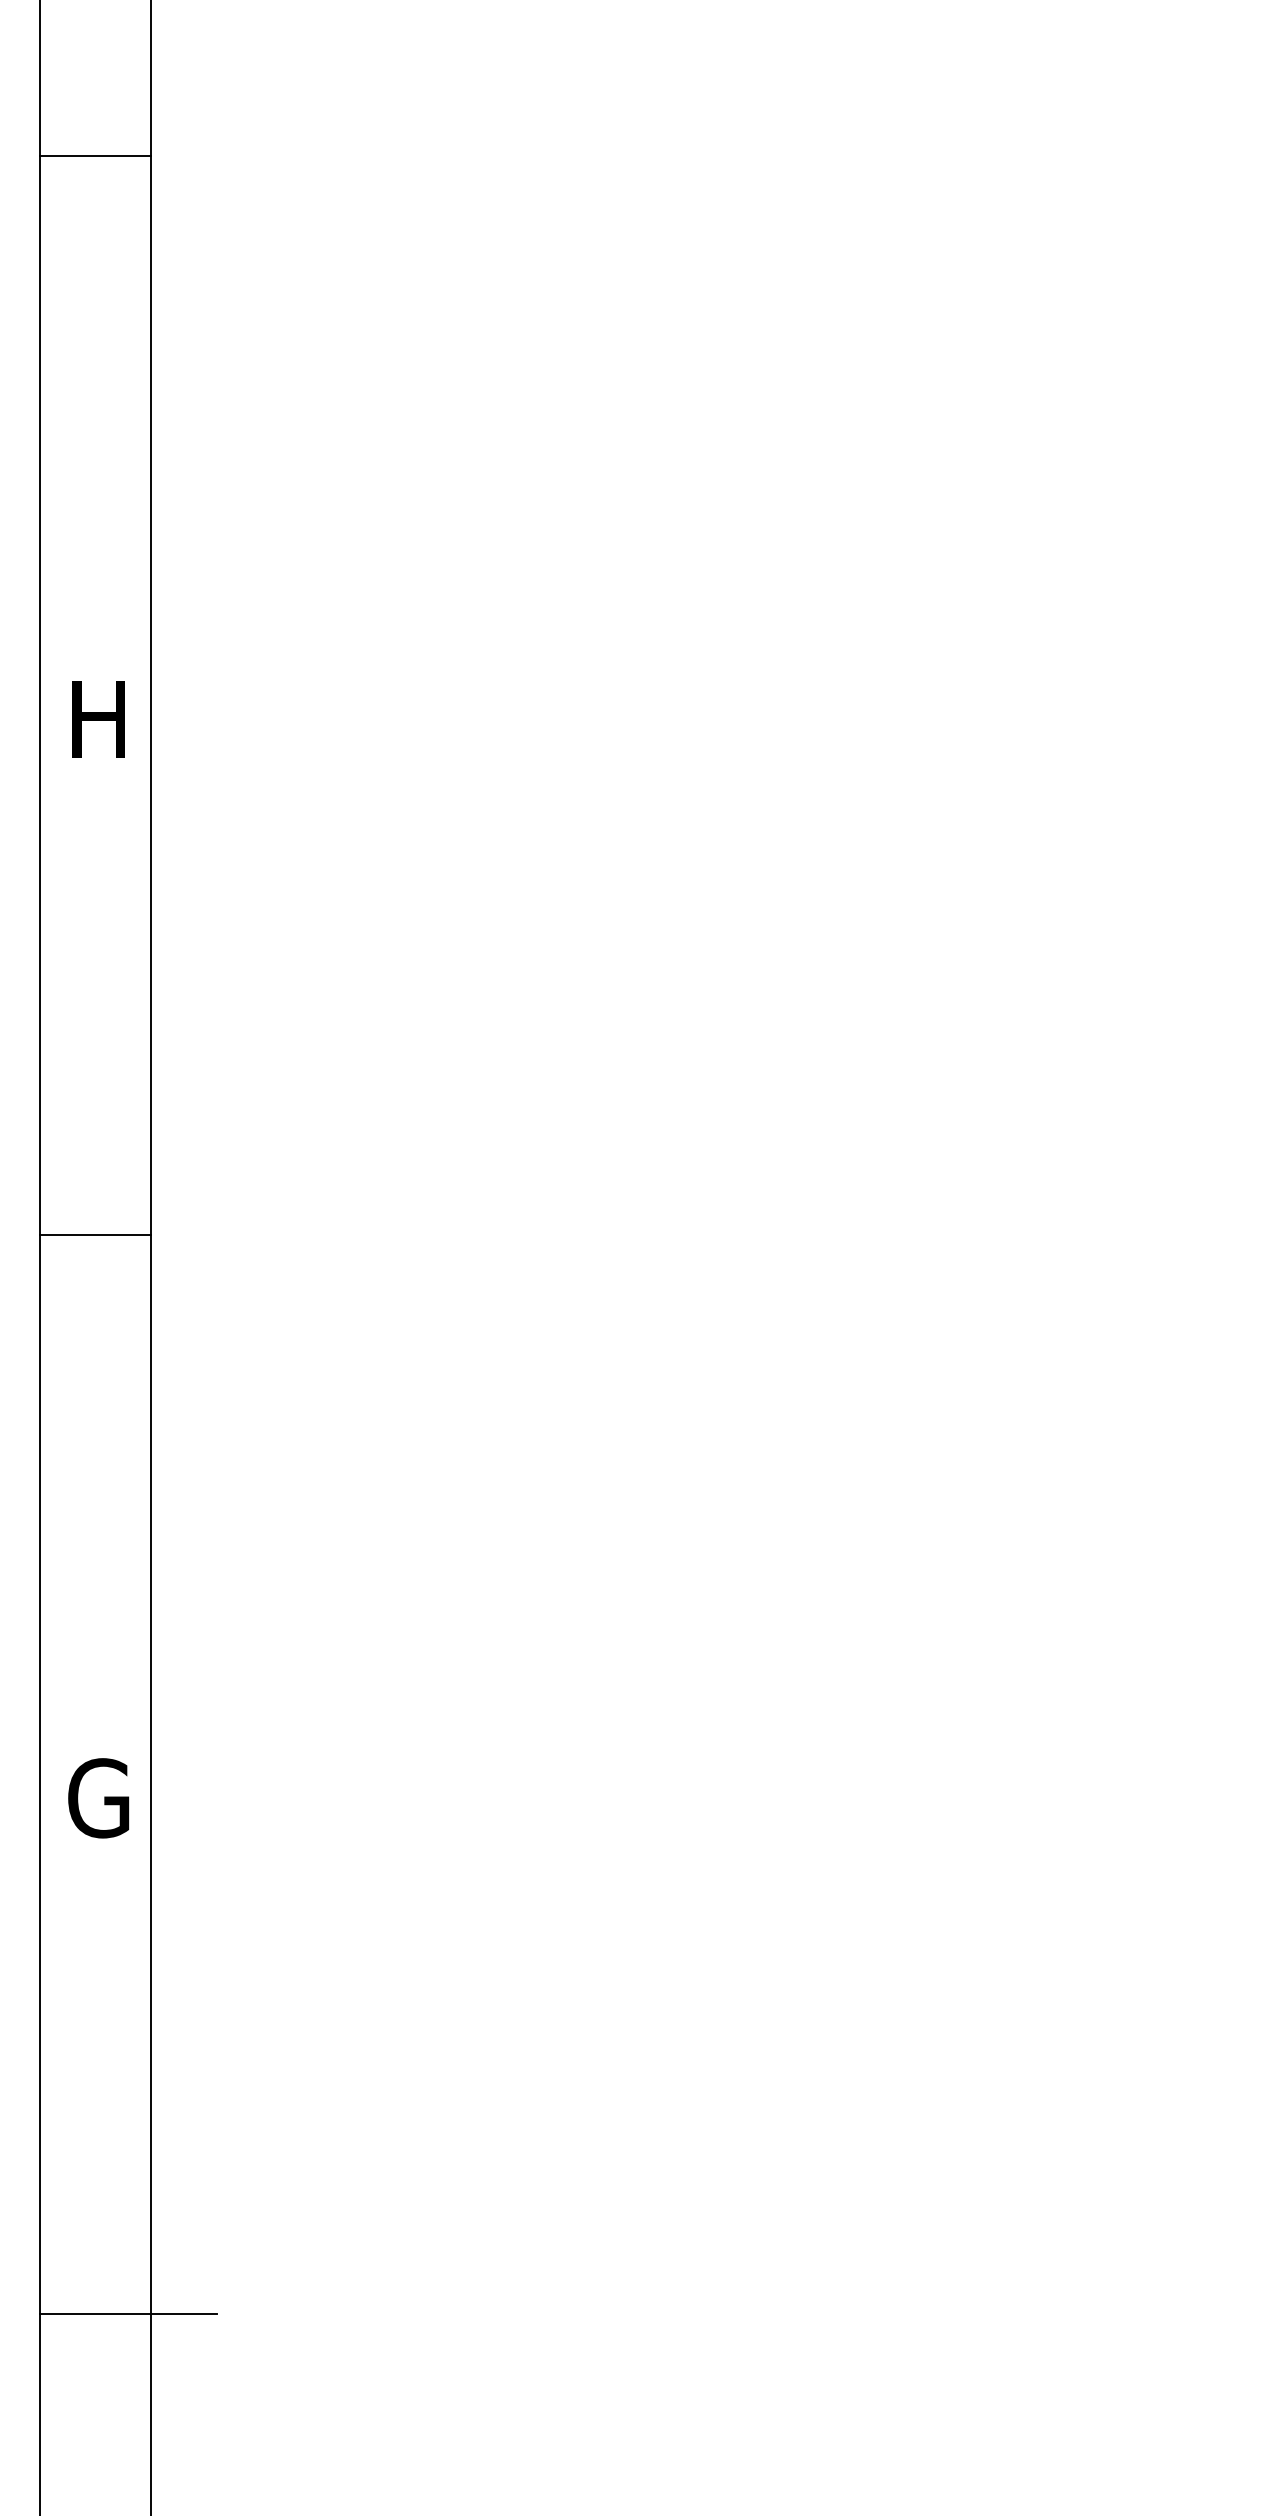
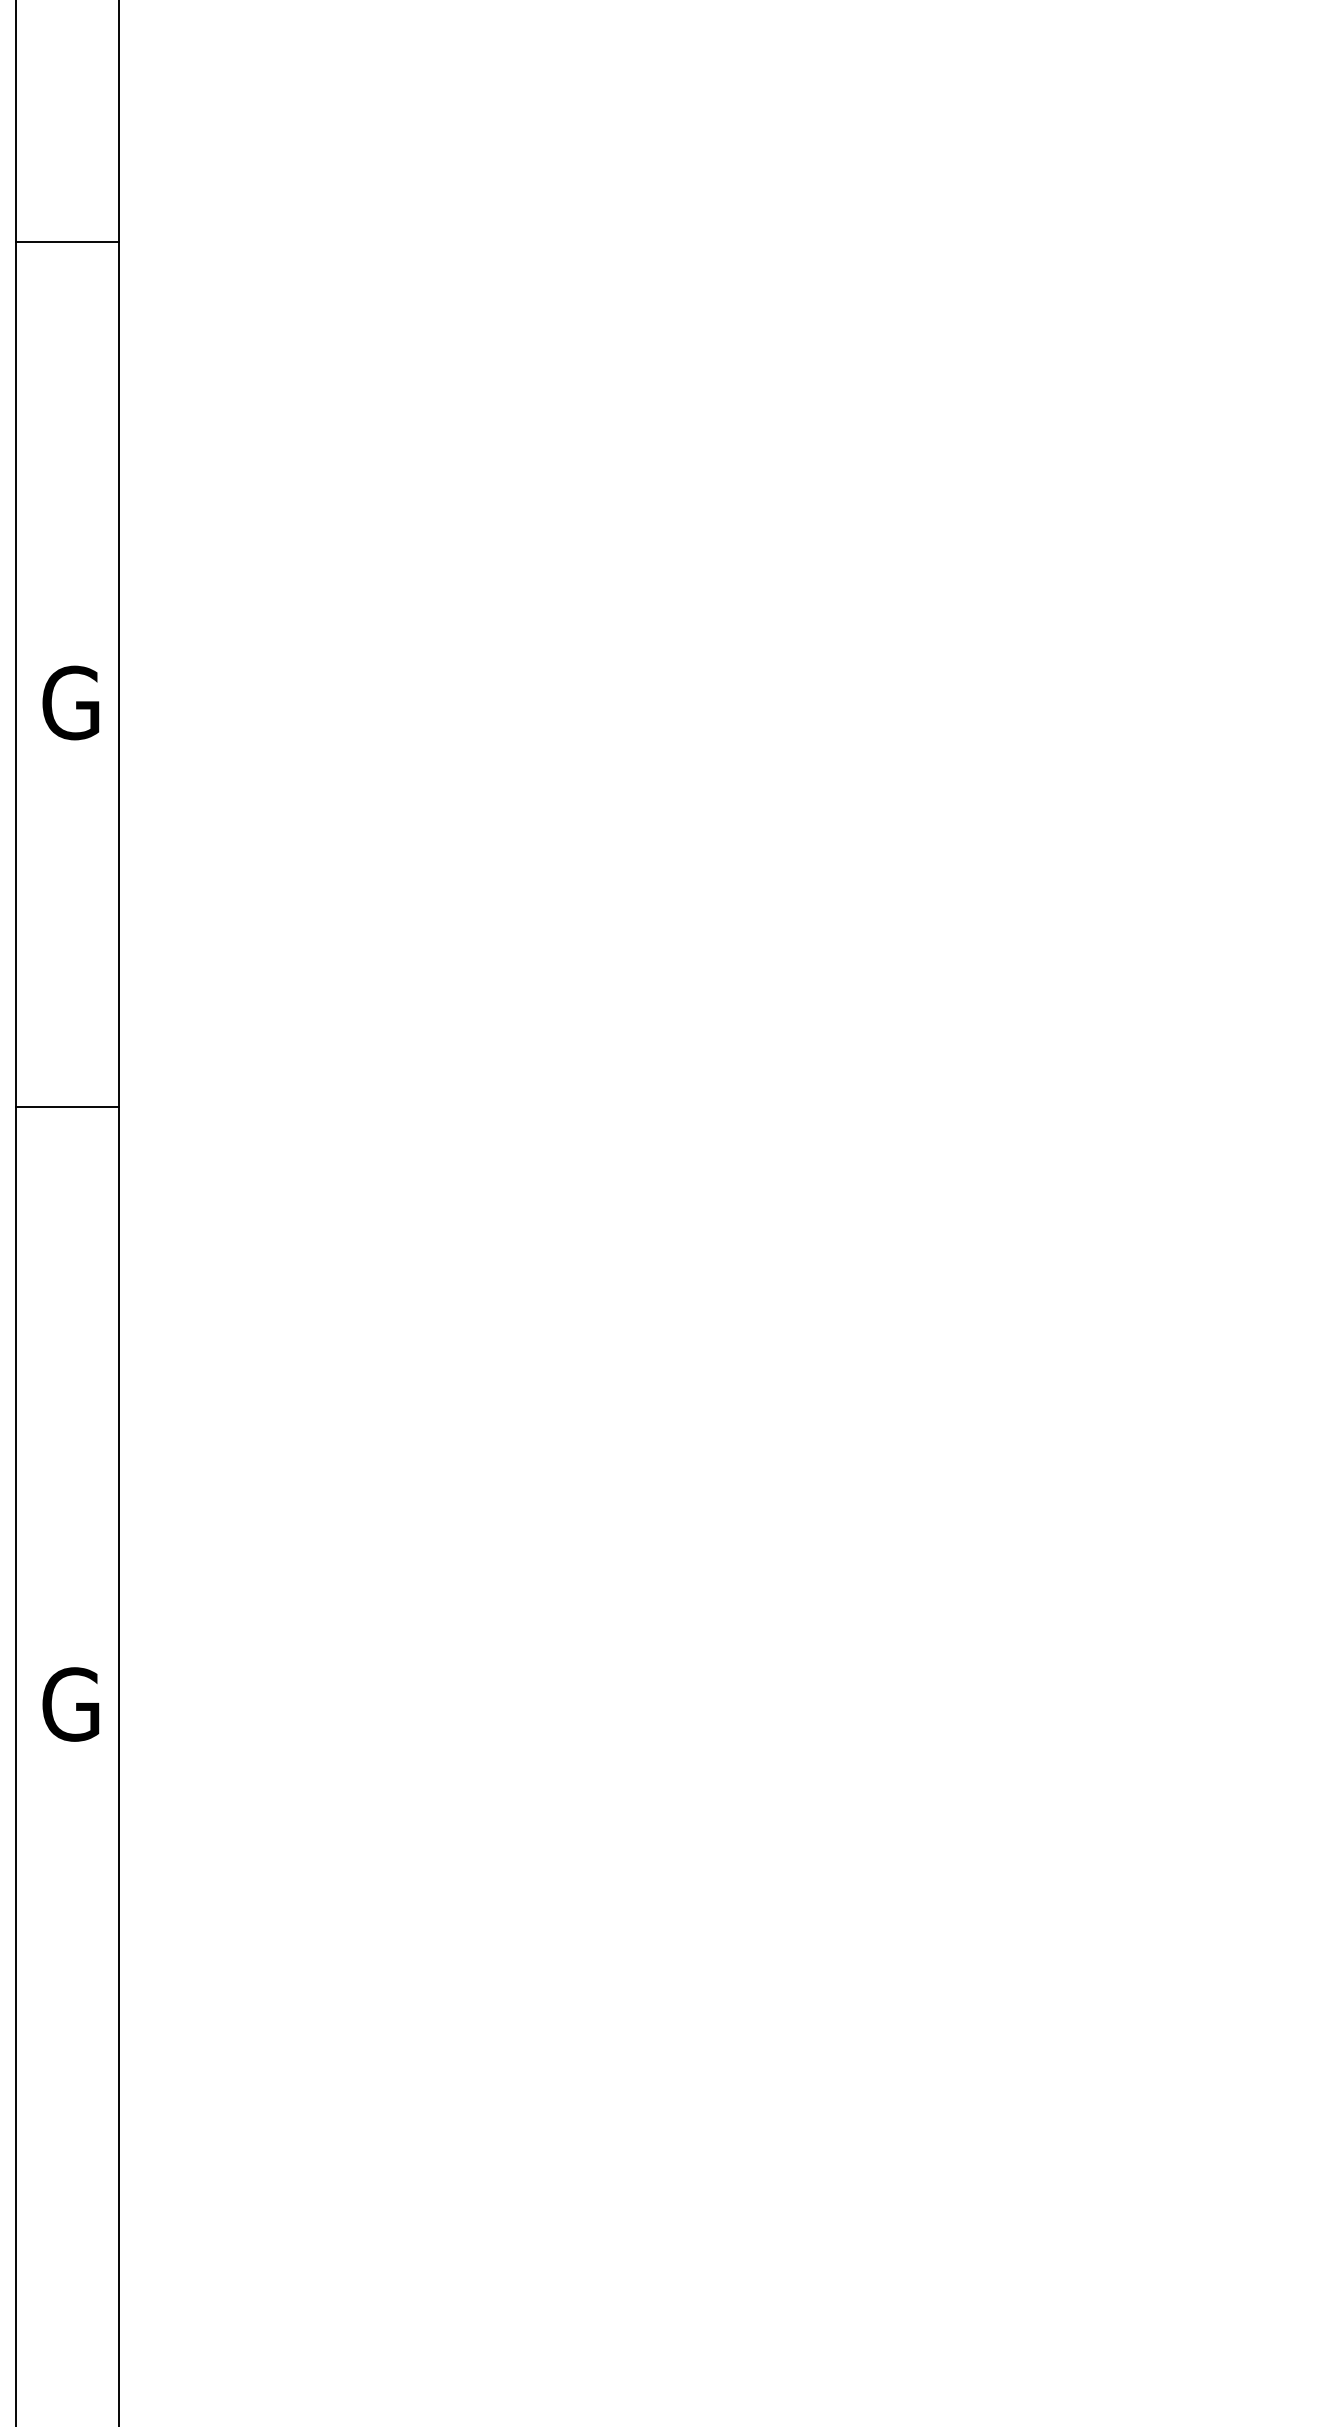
line: (95, 156) -> (67, 242), moved
text: (98, 718) -> (70, 702), H -> G
line: (95, 1234) -> (67, 1106), moved
line: (128, 2314) -> (98, 2183), removed

